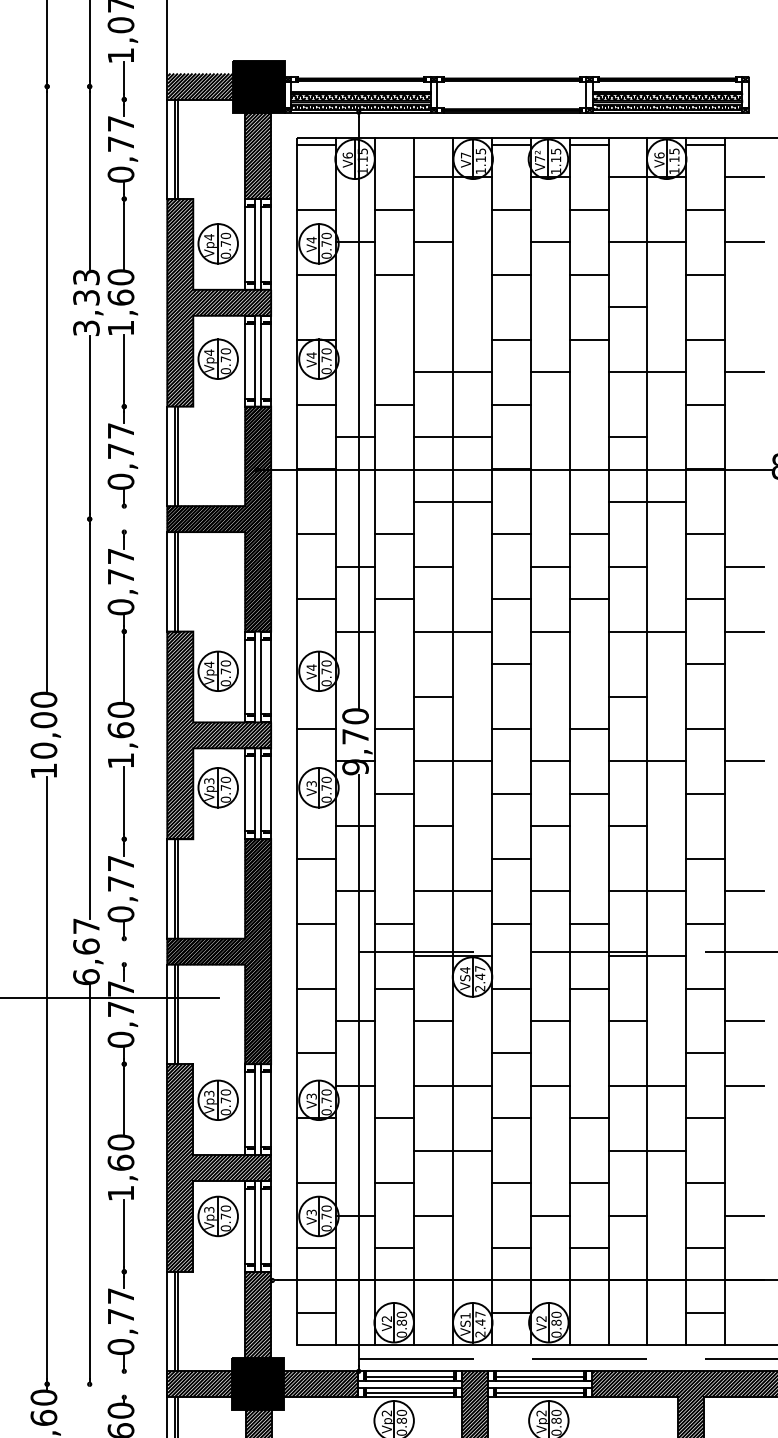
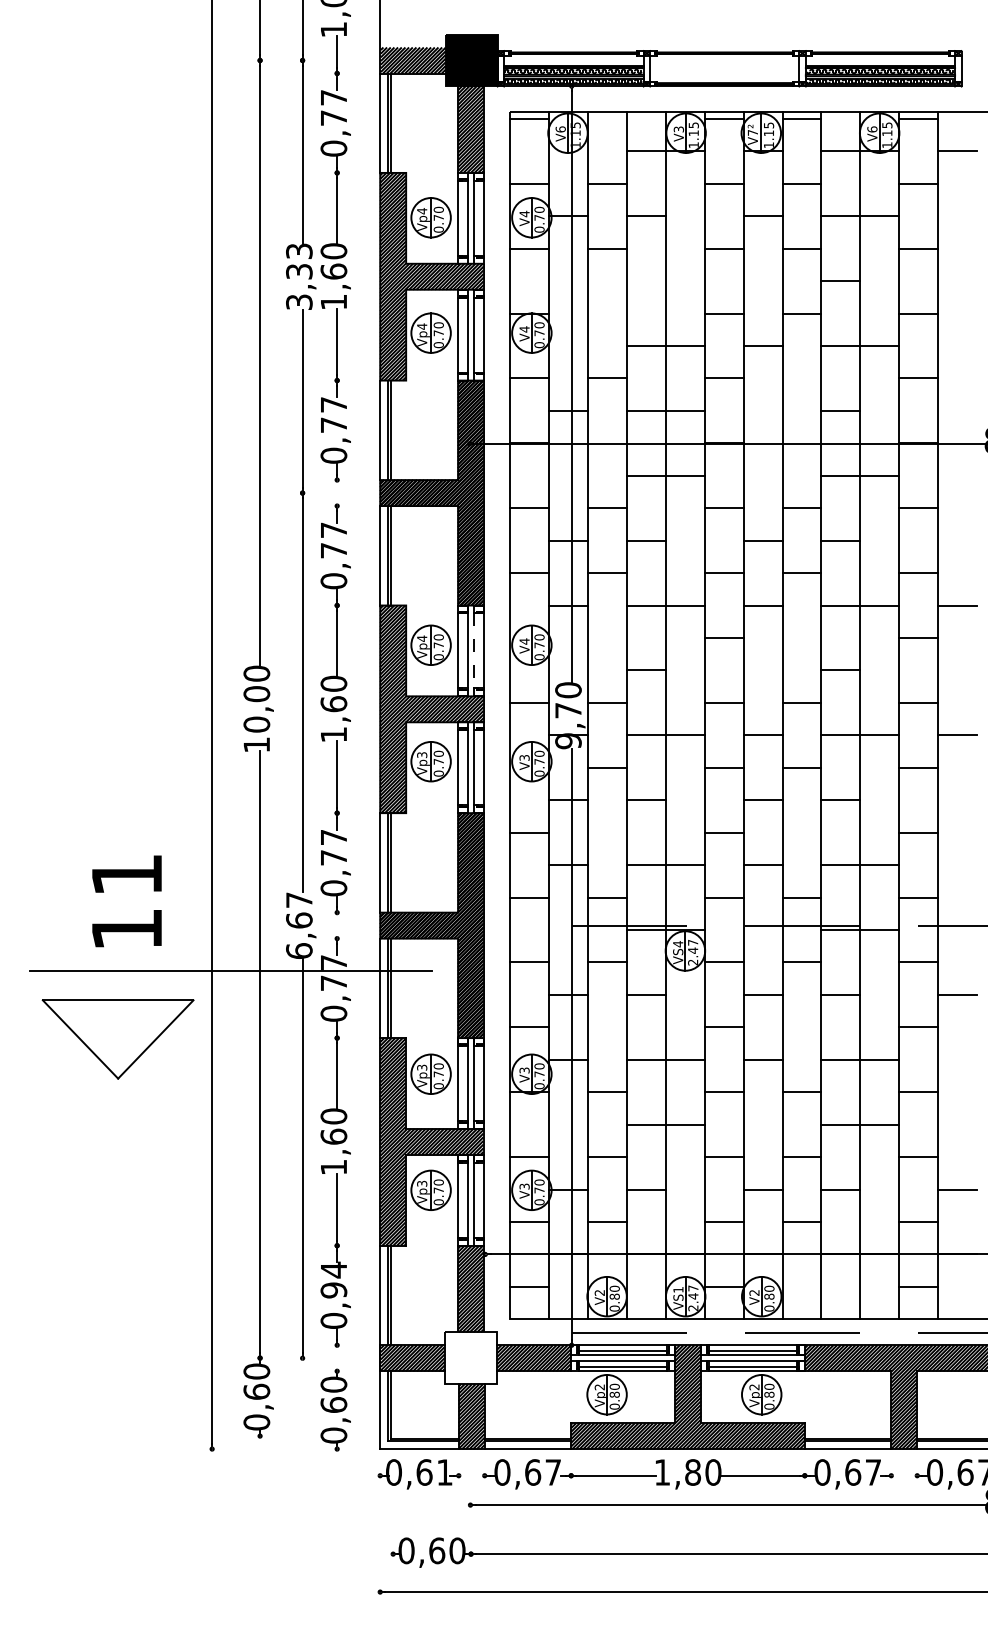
text: (465, 155) -> (678, 129), V7 -> V3
line: (744, 242) -> (957, 216), removed
line: (744, 372) -> (957, 346), removed
line: (744, 566) -> (957, 540), removed
line: (261, 677) -> (474, 651), solid -> dashed
line: (744, 891) -> (957, 865), removed
line: (744, 1085) -> (957, 1059), removed
text: (120, 1305) -> (333, 1279), 0,77 -> 0,94
fill: (257, 1384) -> (470, 1358), removed

